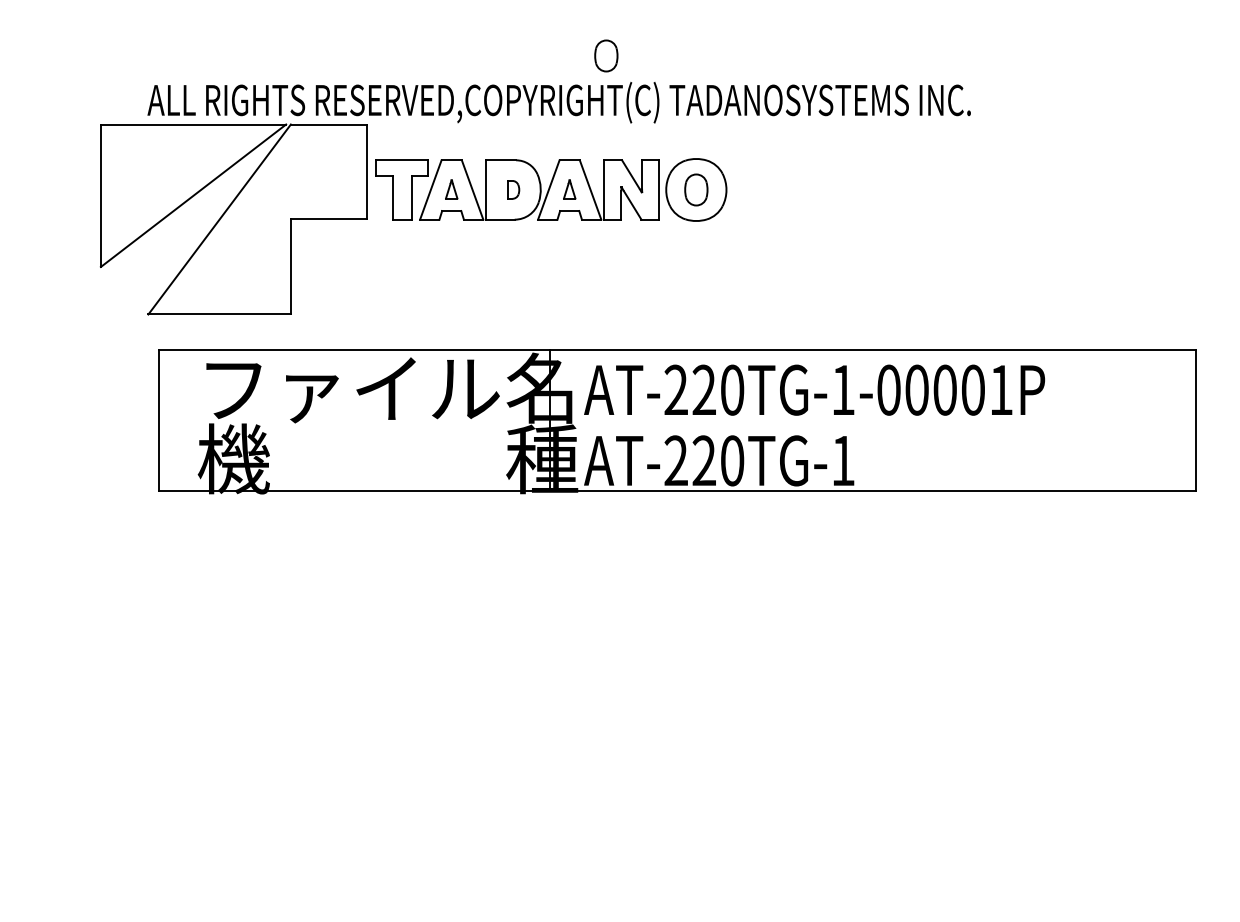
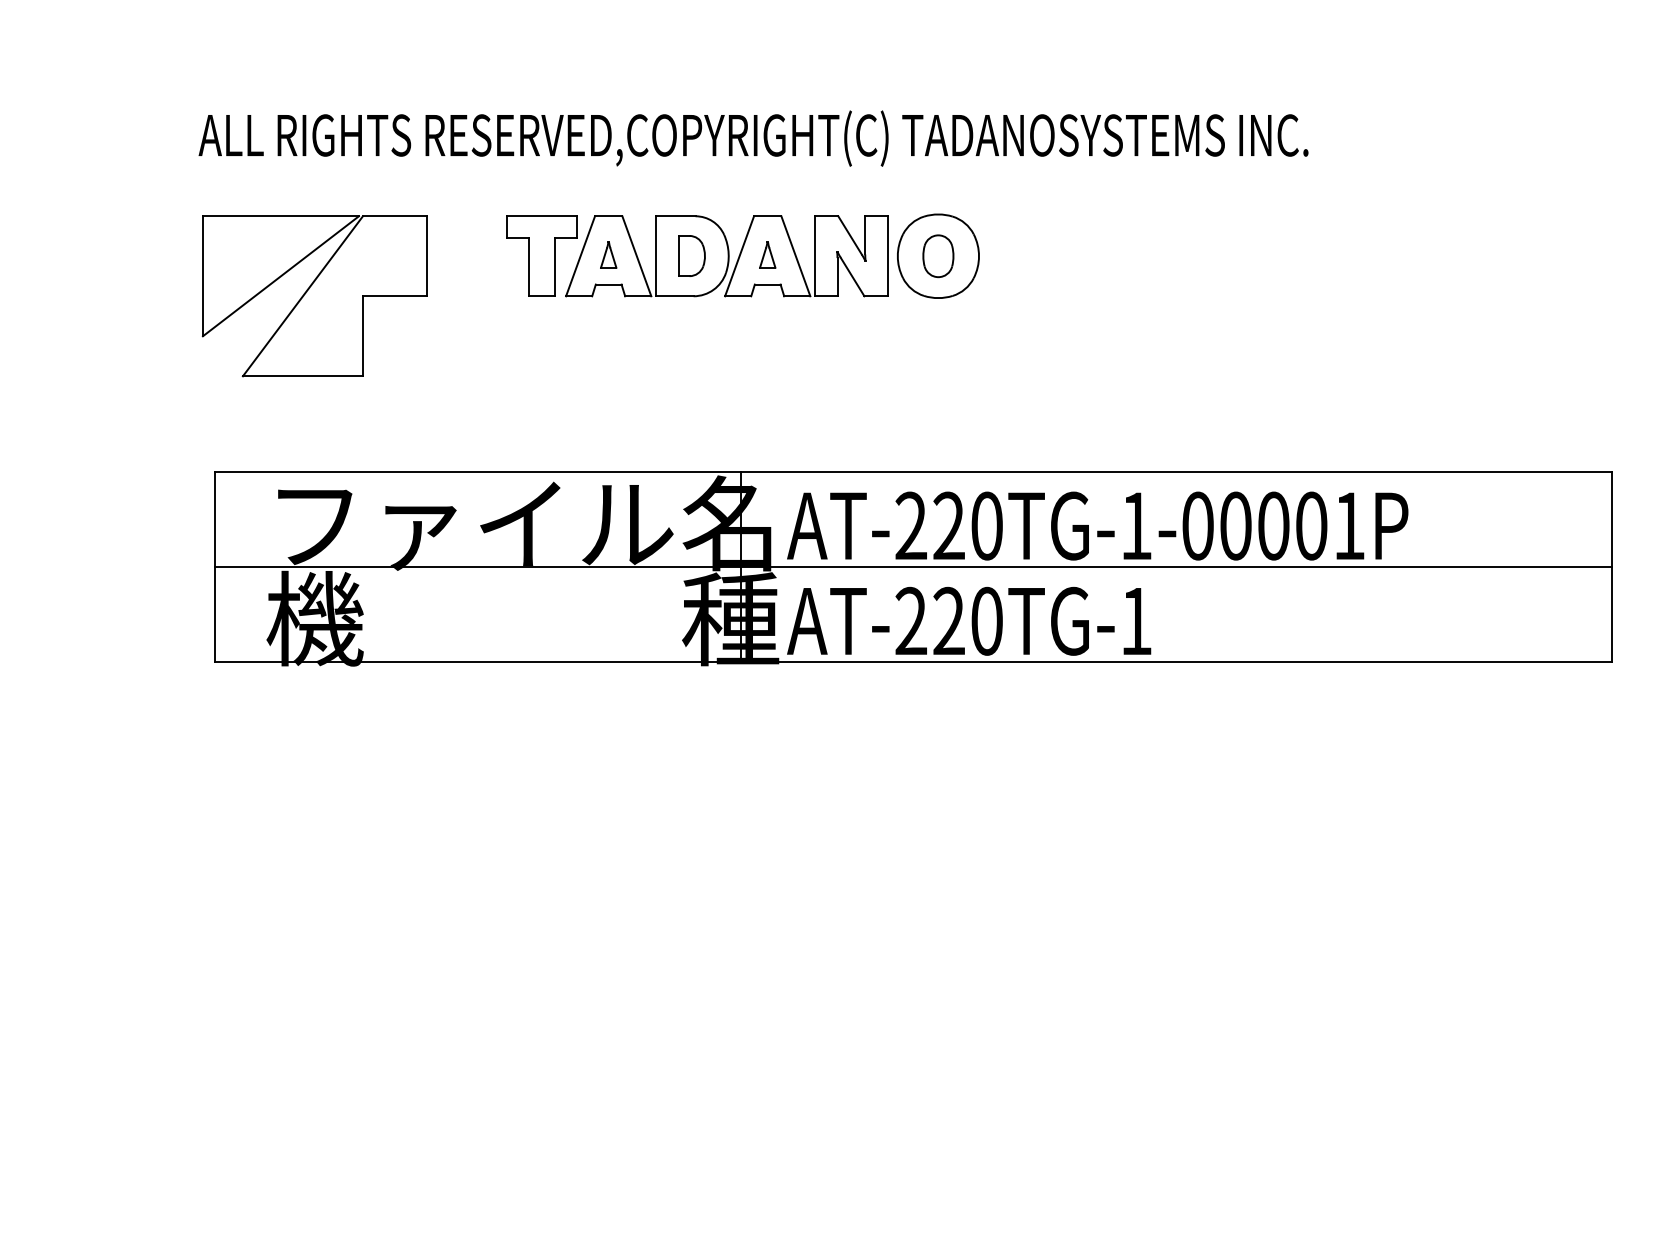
part: (606, 55) -> (817, 75), removed
part: (513, 189) -> (691, 255), size x1.67
part: (233, 219) -> (314, 296), size x0.62
line: (677, 420) -> (912, 566), added

